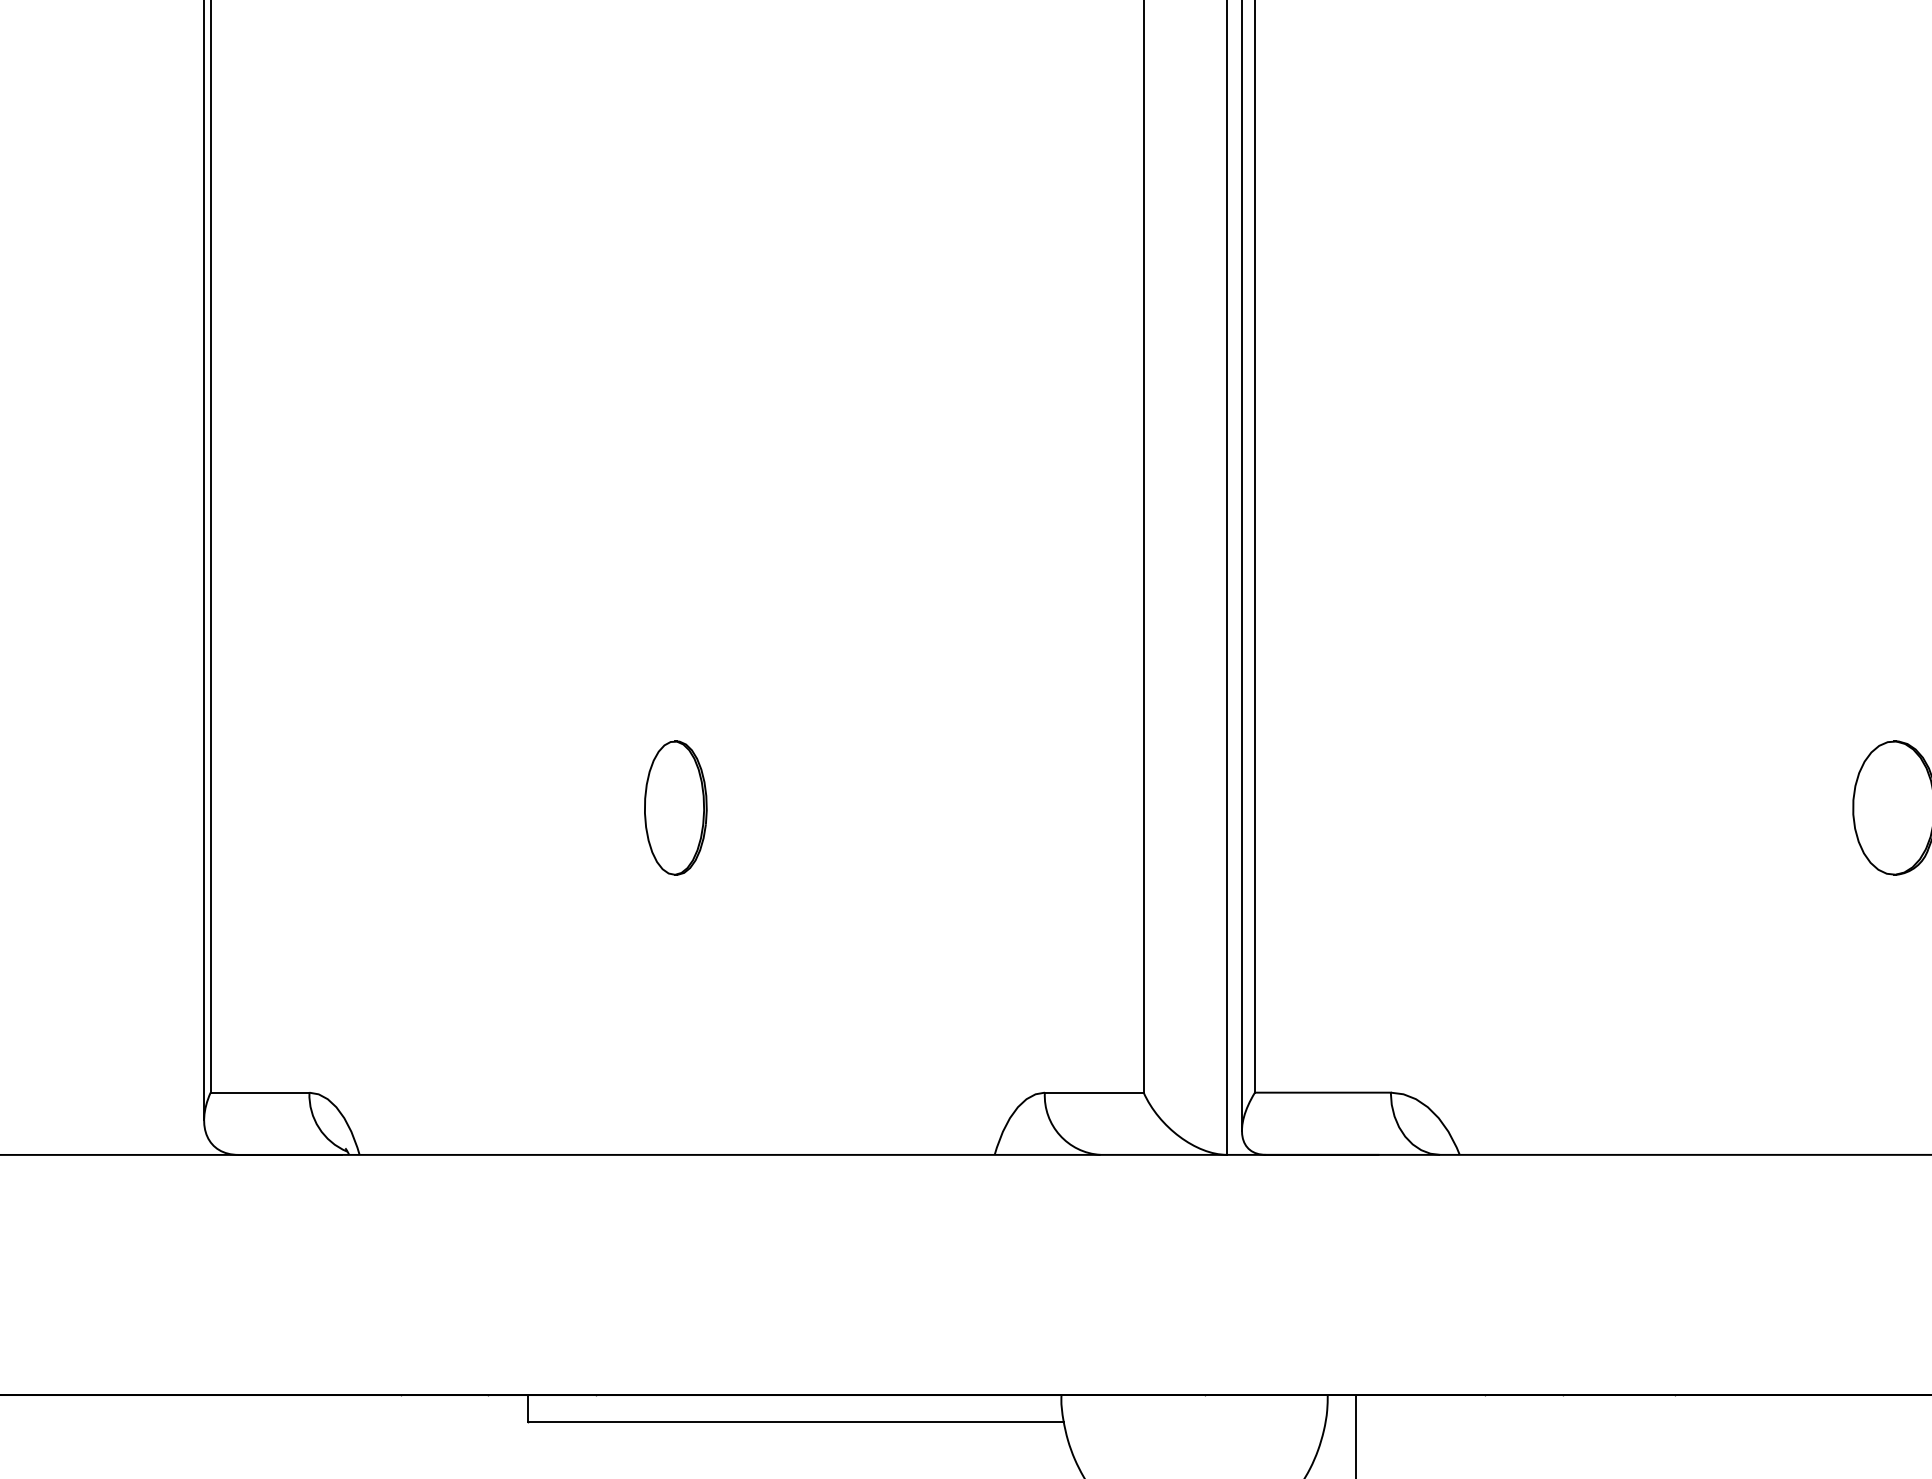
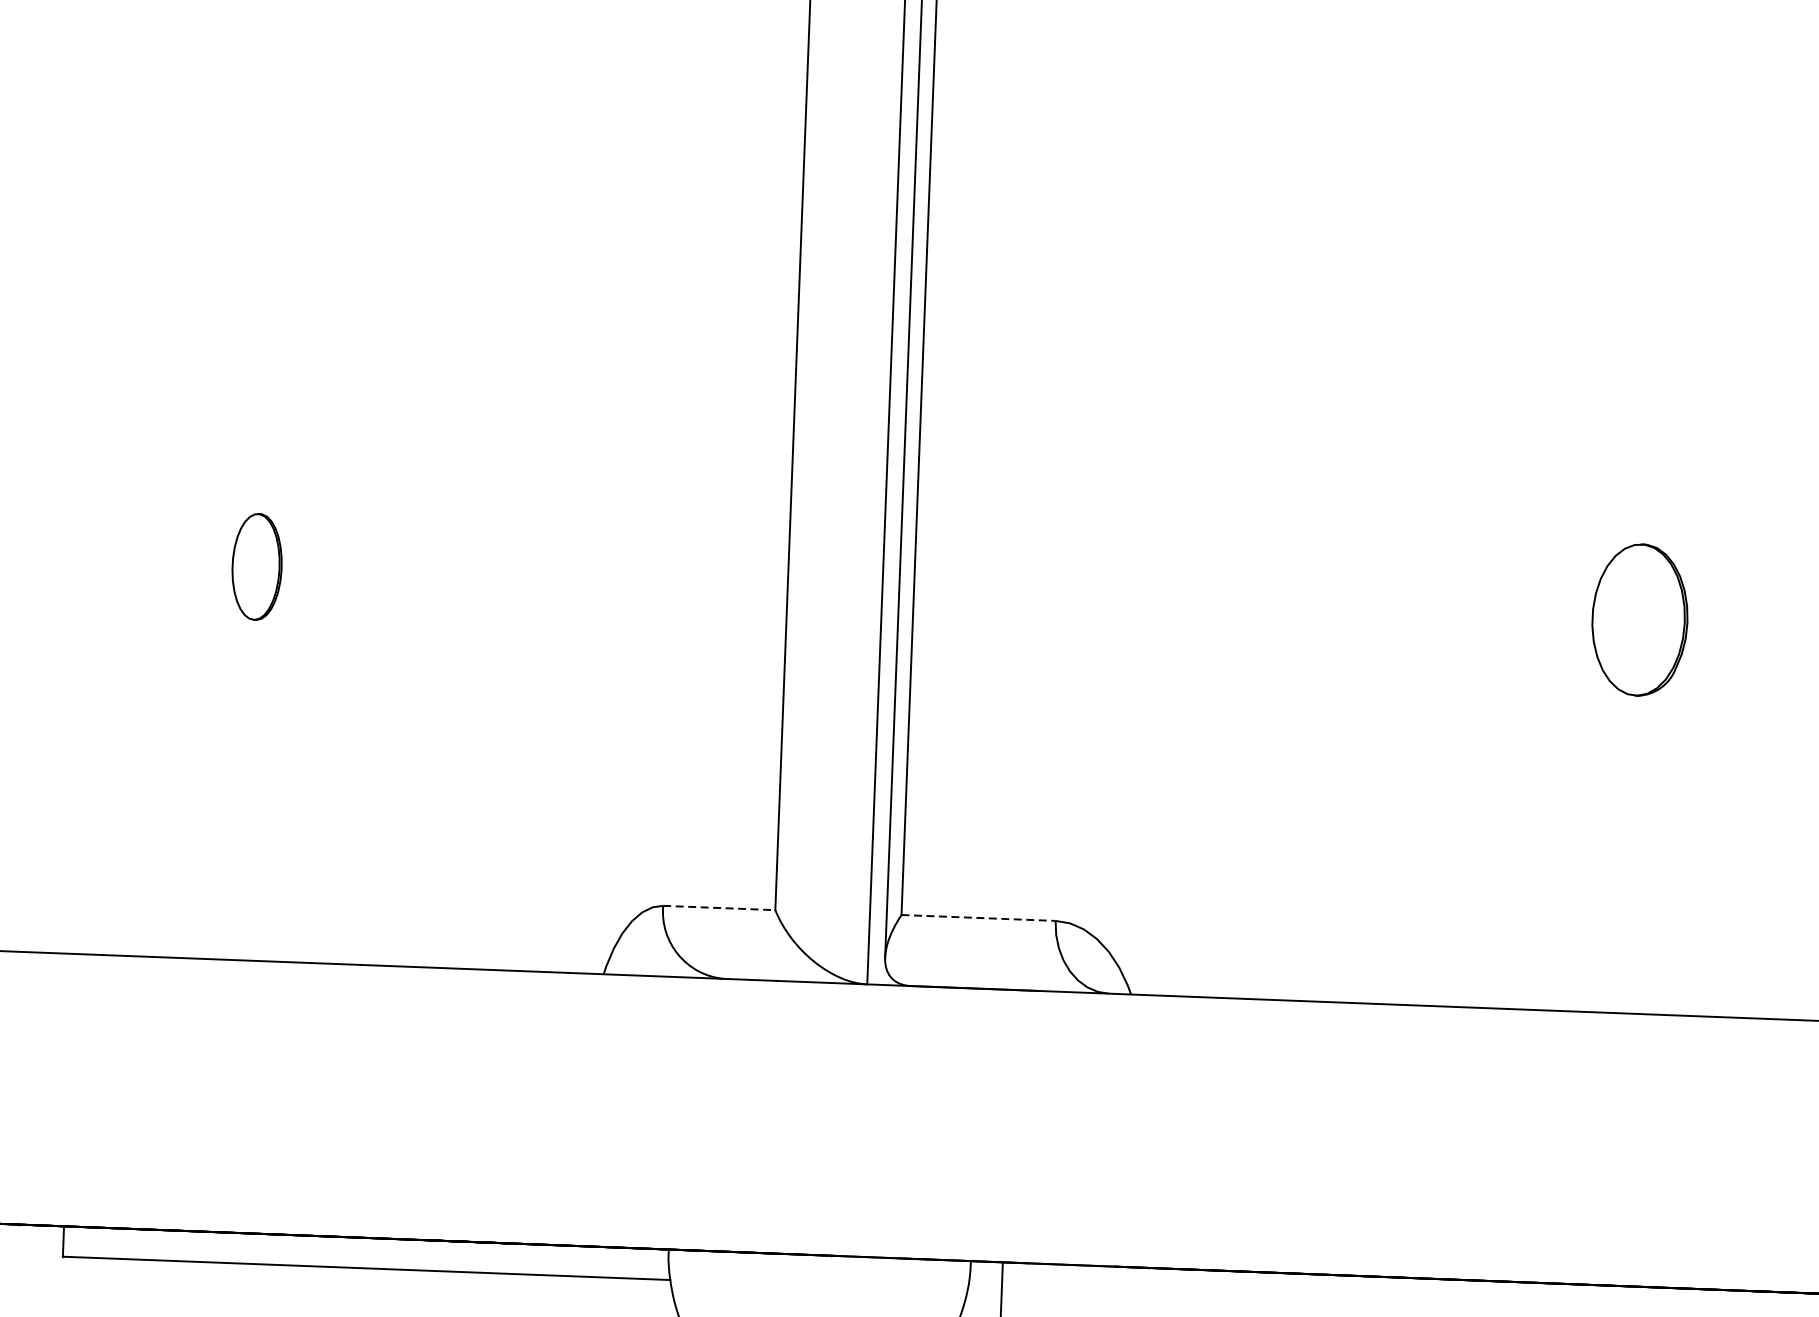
part: (675, 807) -> (256, 566), size x0.7
line: (1094, 1092) -> (719, 907), solid -> dashed
line: (1322, 1092) -> (978, 917), solid -> dashed

